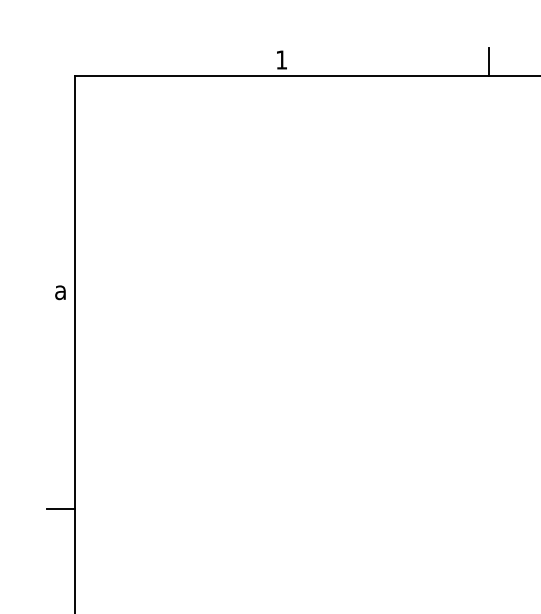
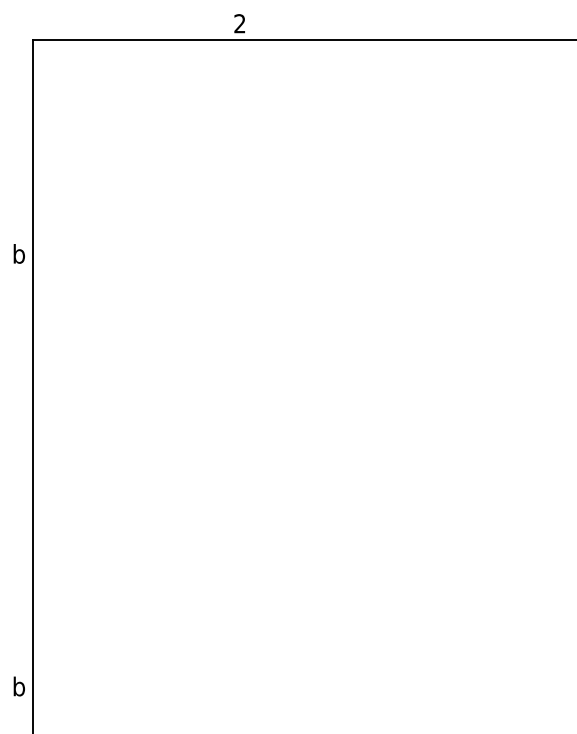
text: (281, 59) -> (239, 23), 1 -> 2
line: (488, 62) -> (446, 26), removed
text: (60, 289) -> (18, 253), a -> b
line: (60, 508) -> (18, 472), removed

